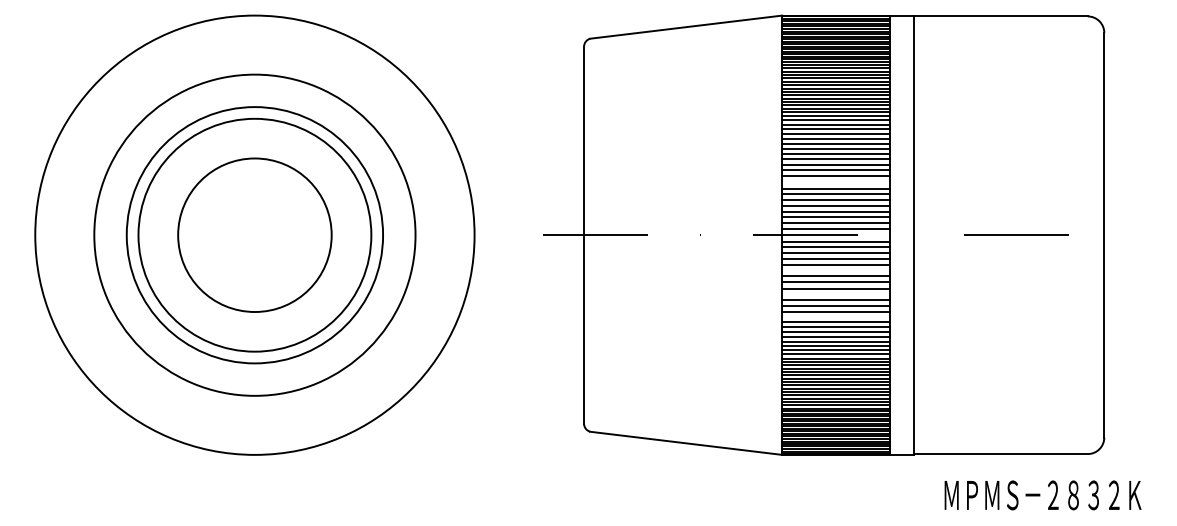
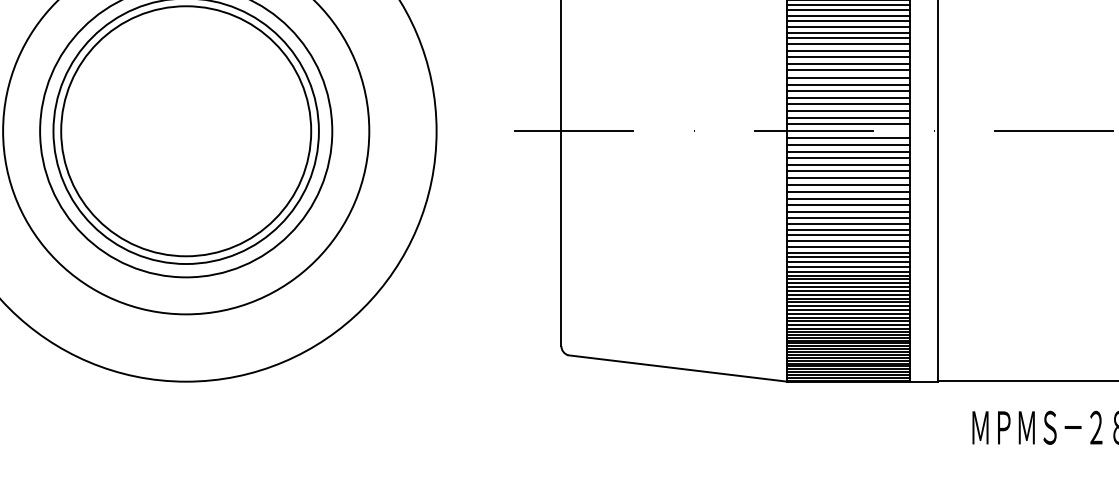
line: (835, 181) -> (848, 70), added
circle: (254, 234) -> (185, 130), size x1.43
line: (835, 270) -> (848, 171), added
line: (835, 294) -> (848, 198), added
line: (835, 316) -> (848, 223), added

